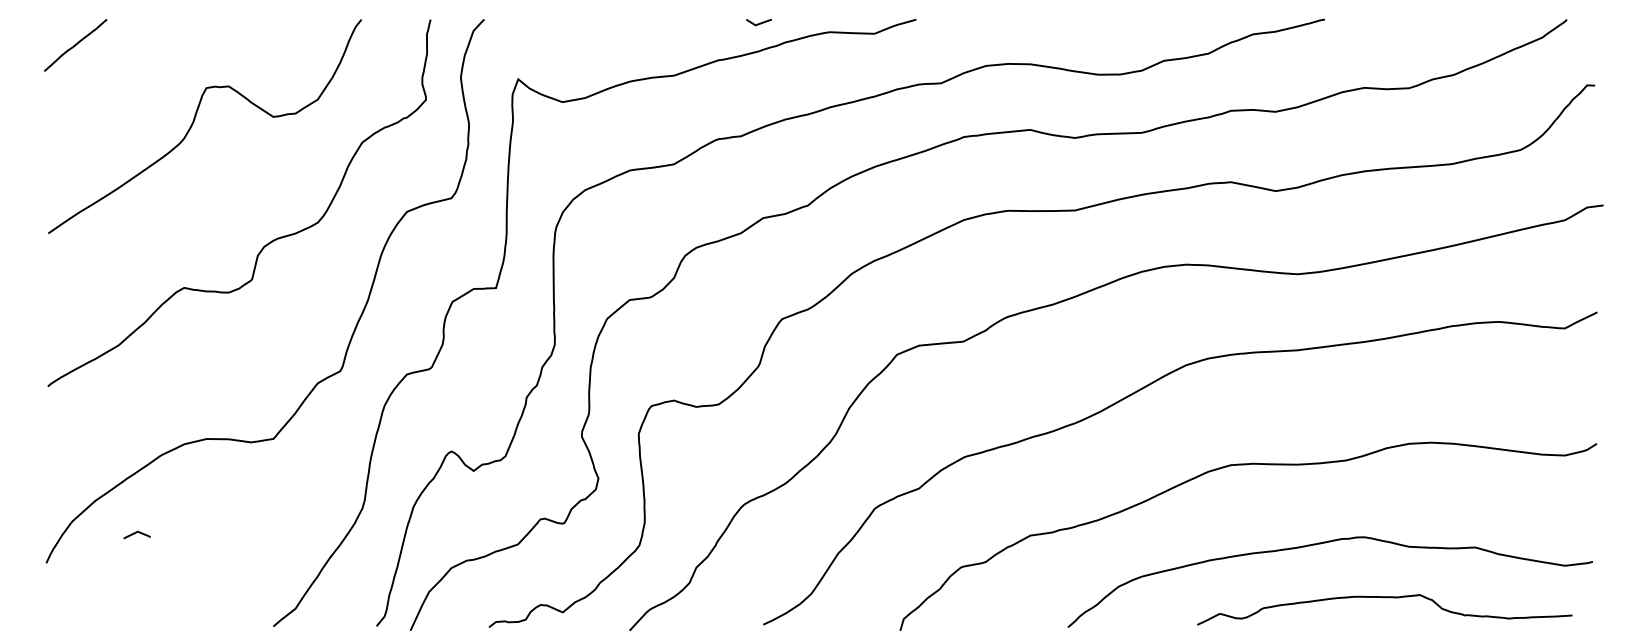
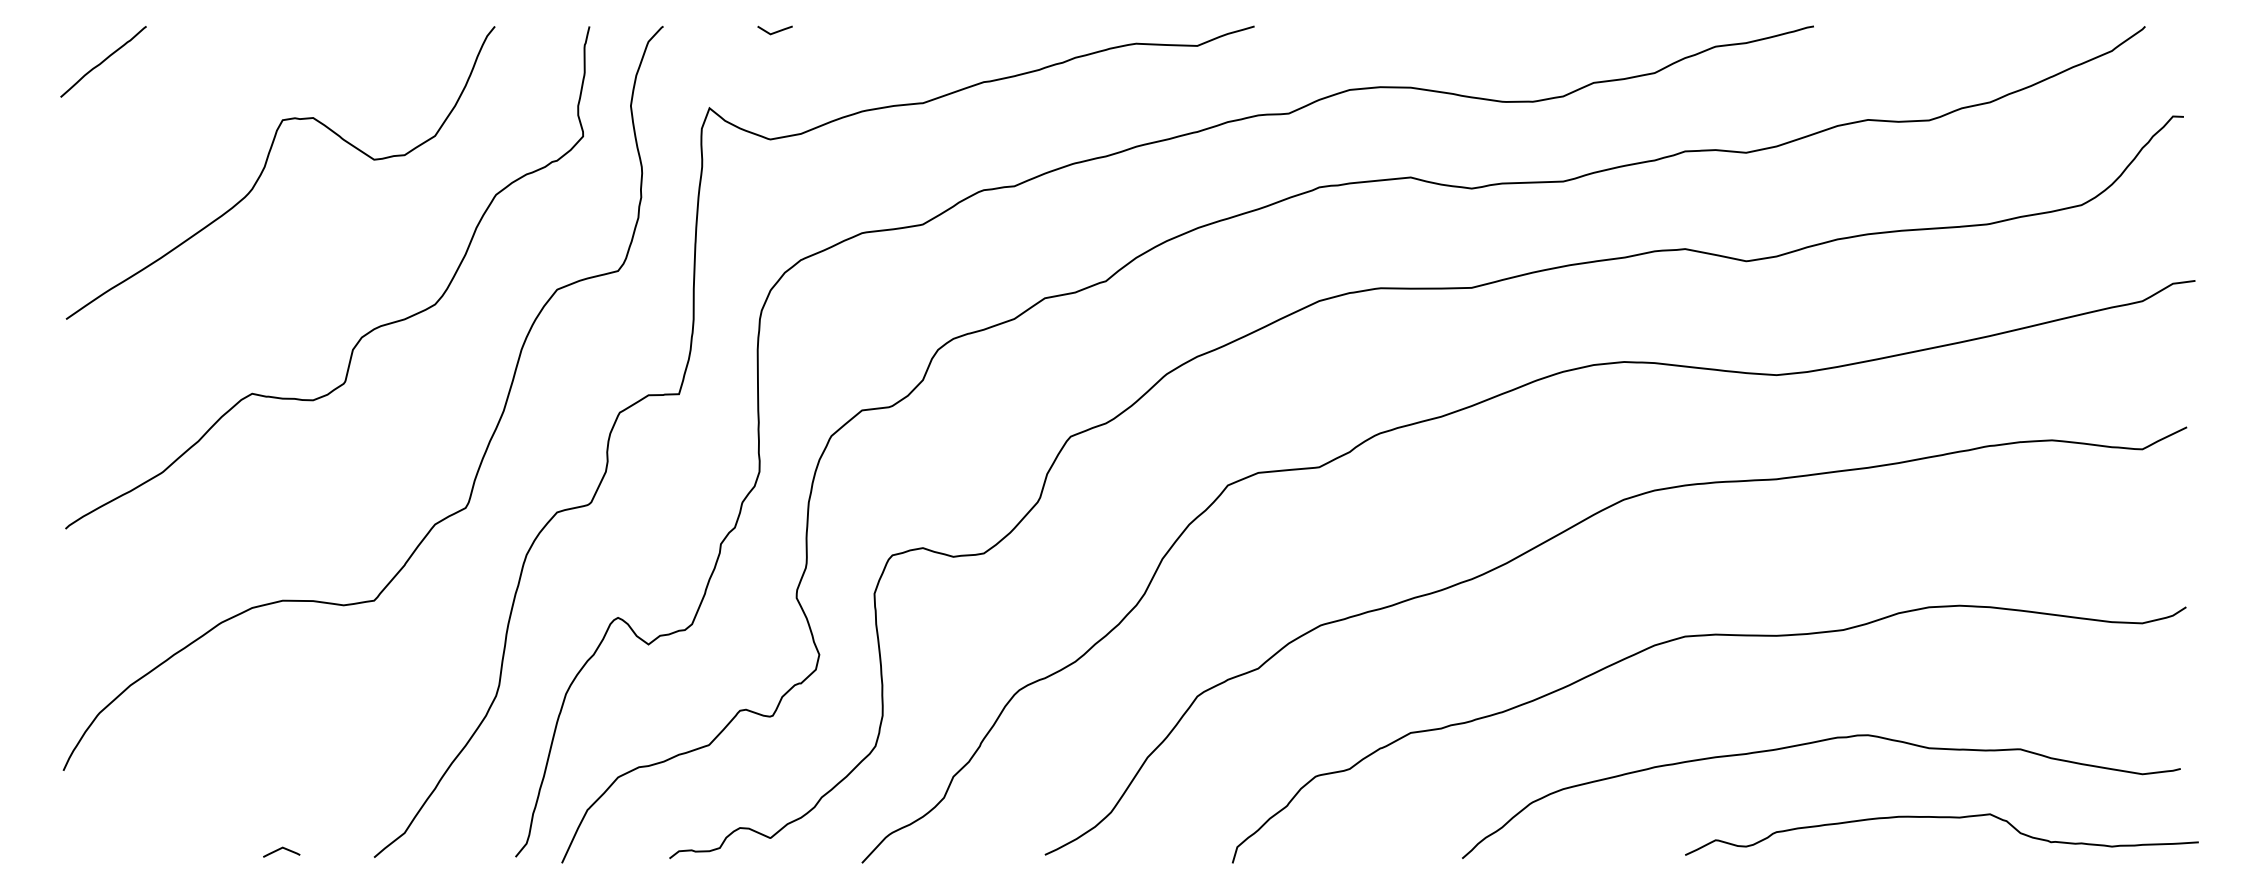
curve: (758, 23) -> (774, 31), moved
line: (136, 533) -> (281, 849), moved
curve: (1384, 598) -> (1941, 818), moved

